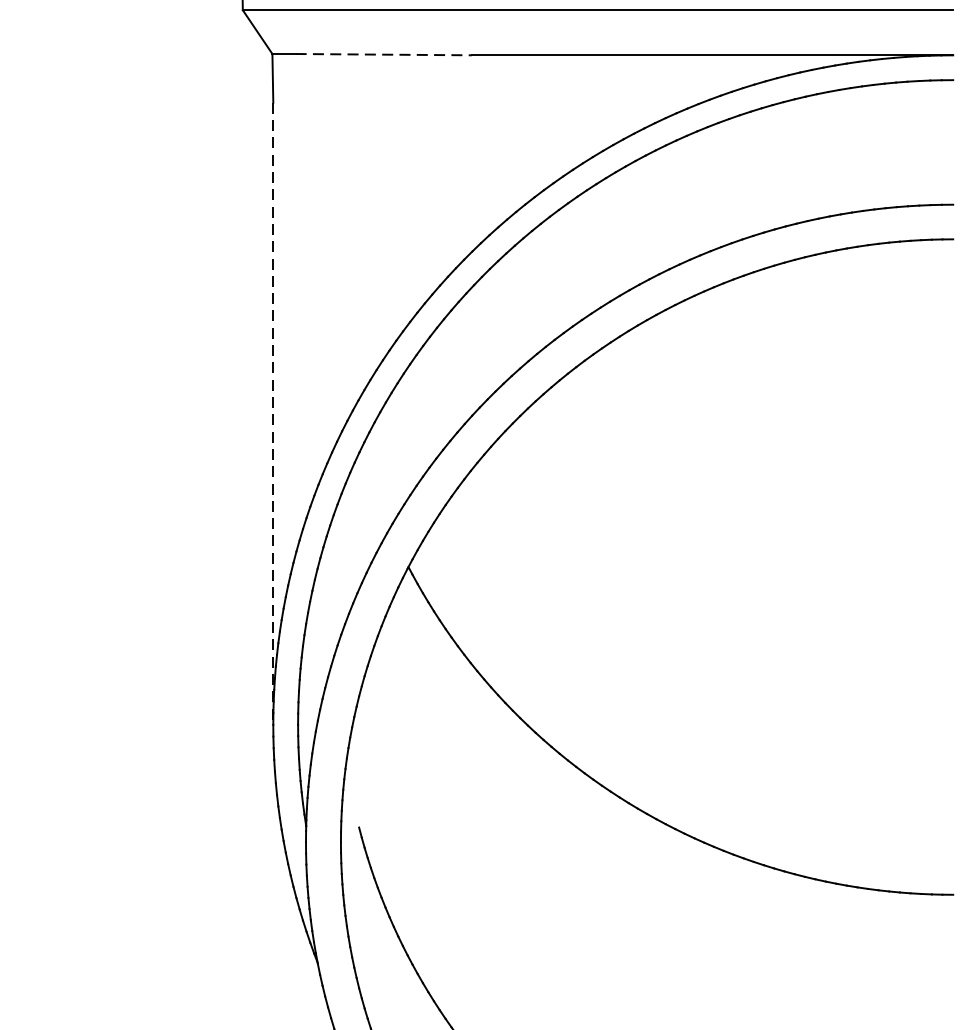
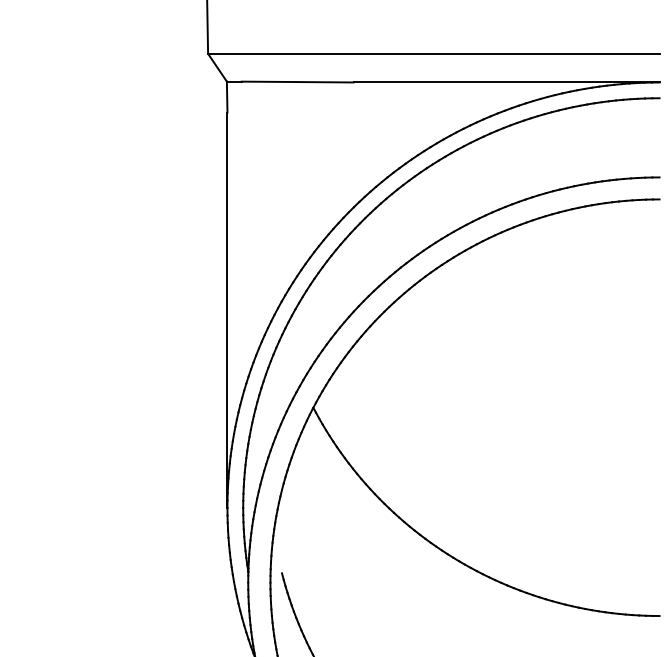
line: (383, 55) -> (297, 82), dashed -> solid
line: (273, 414) -> (227, 310), dashed -> solid

